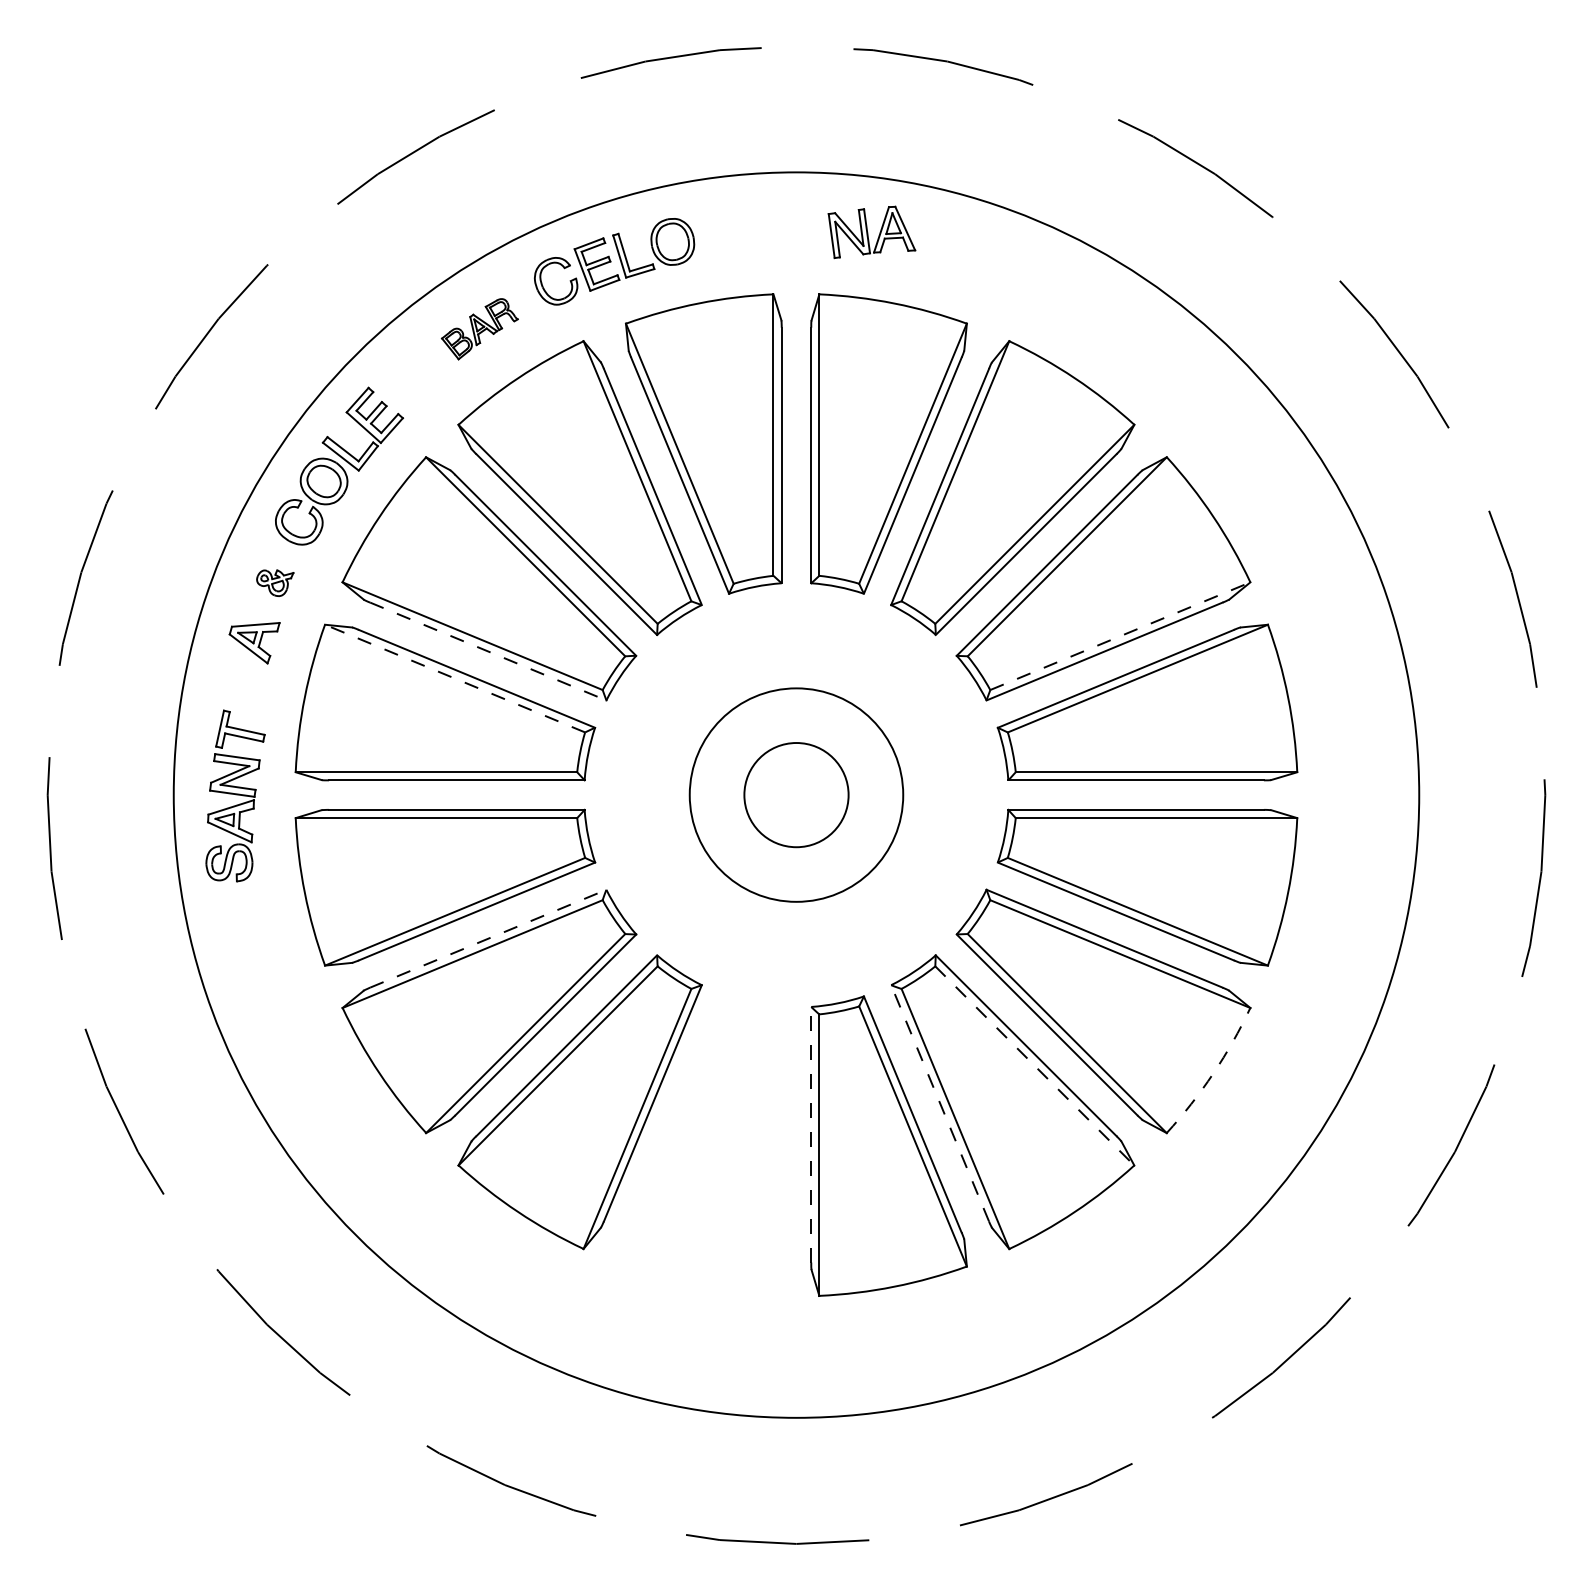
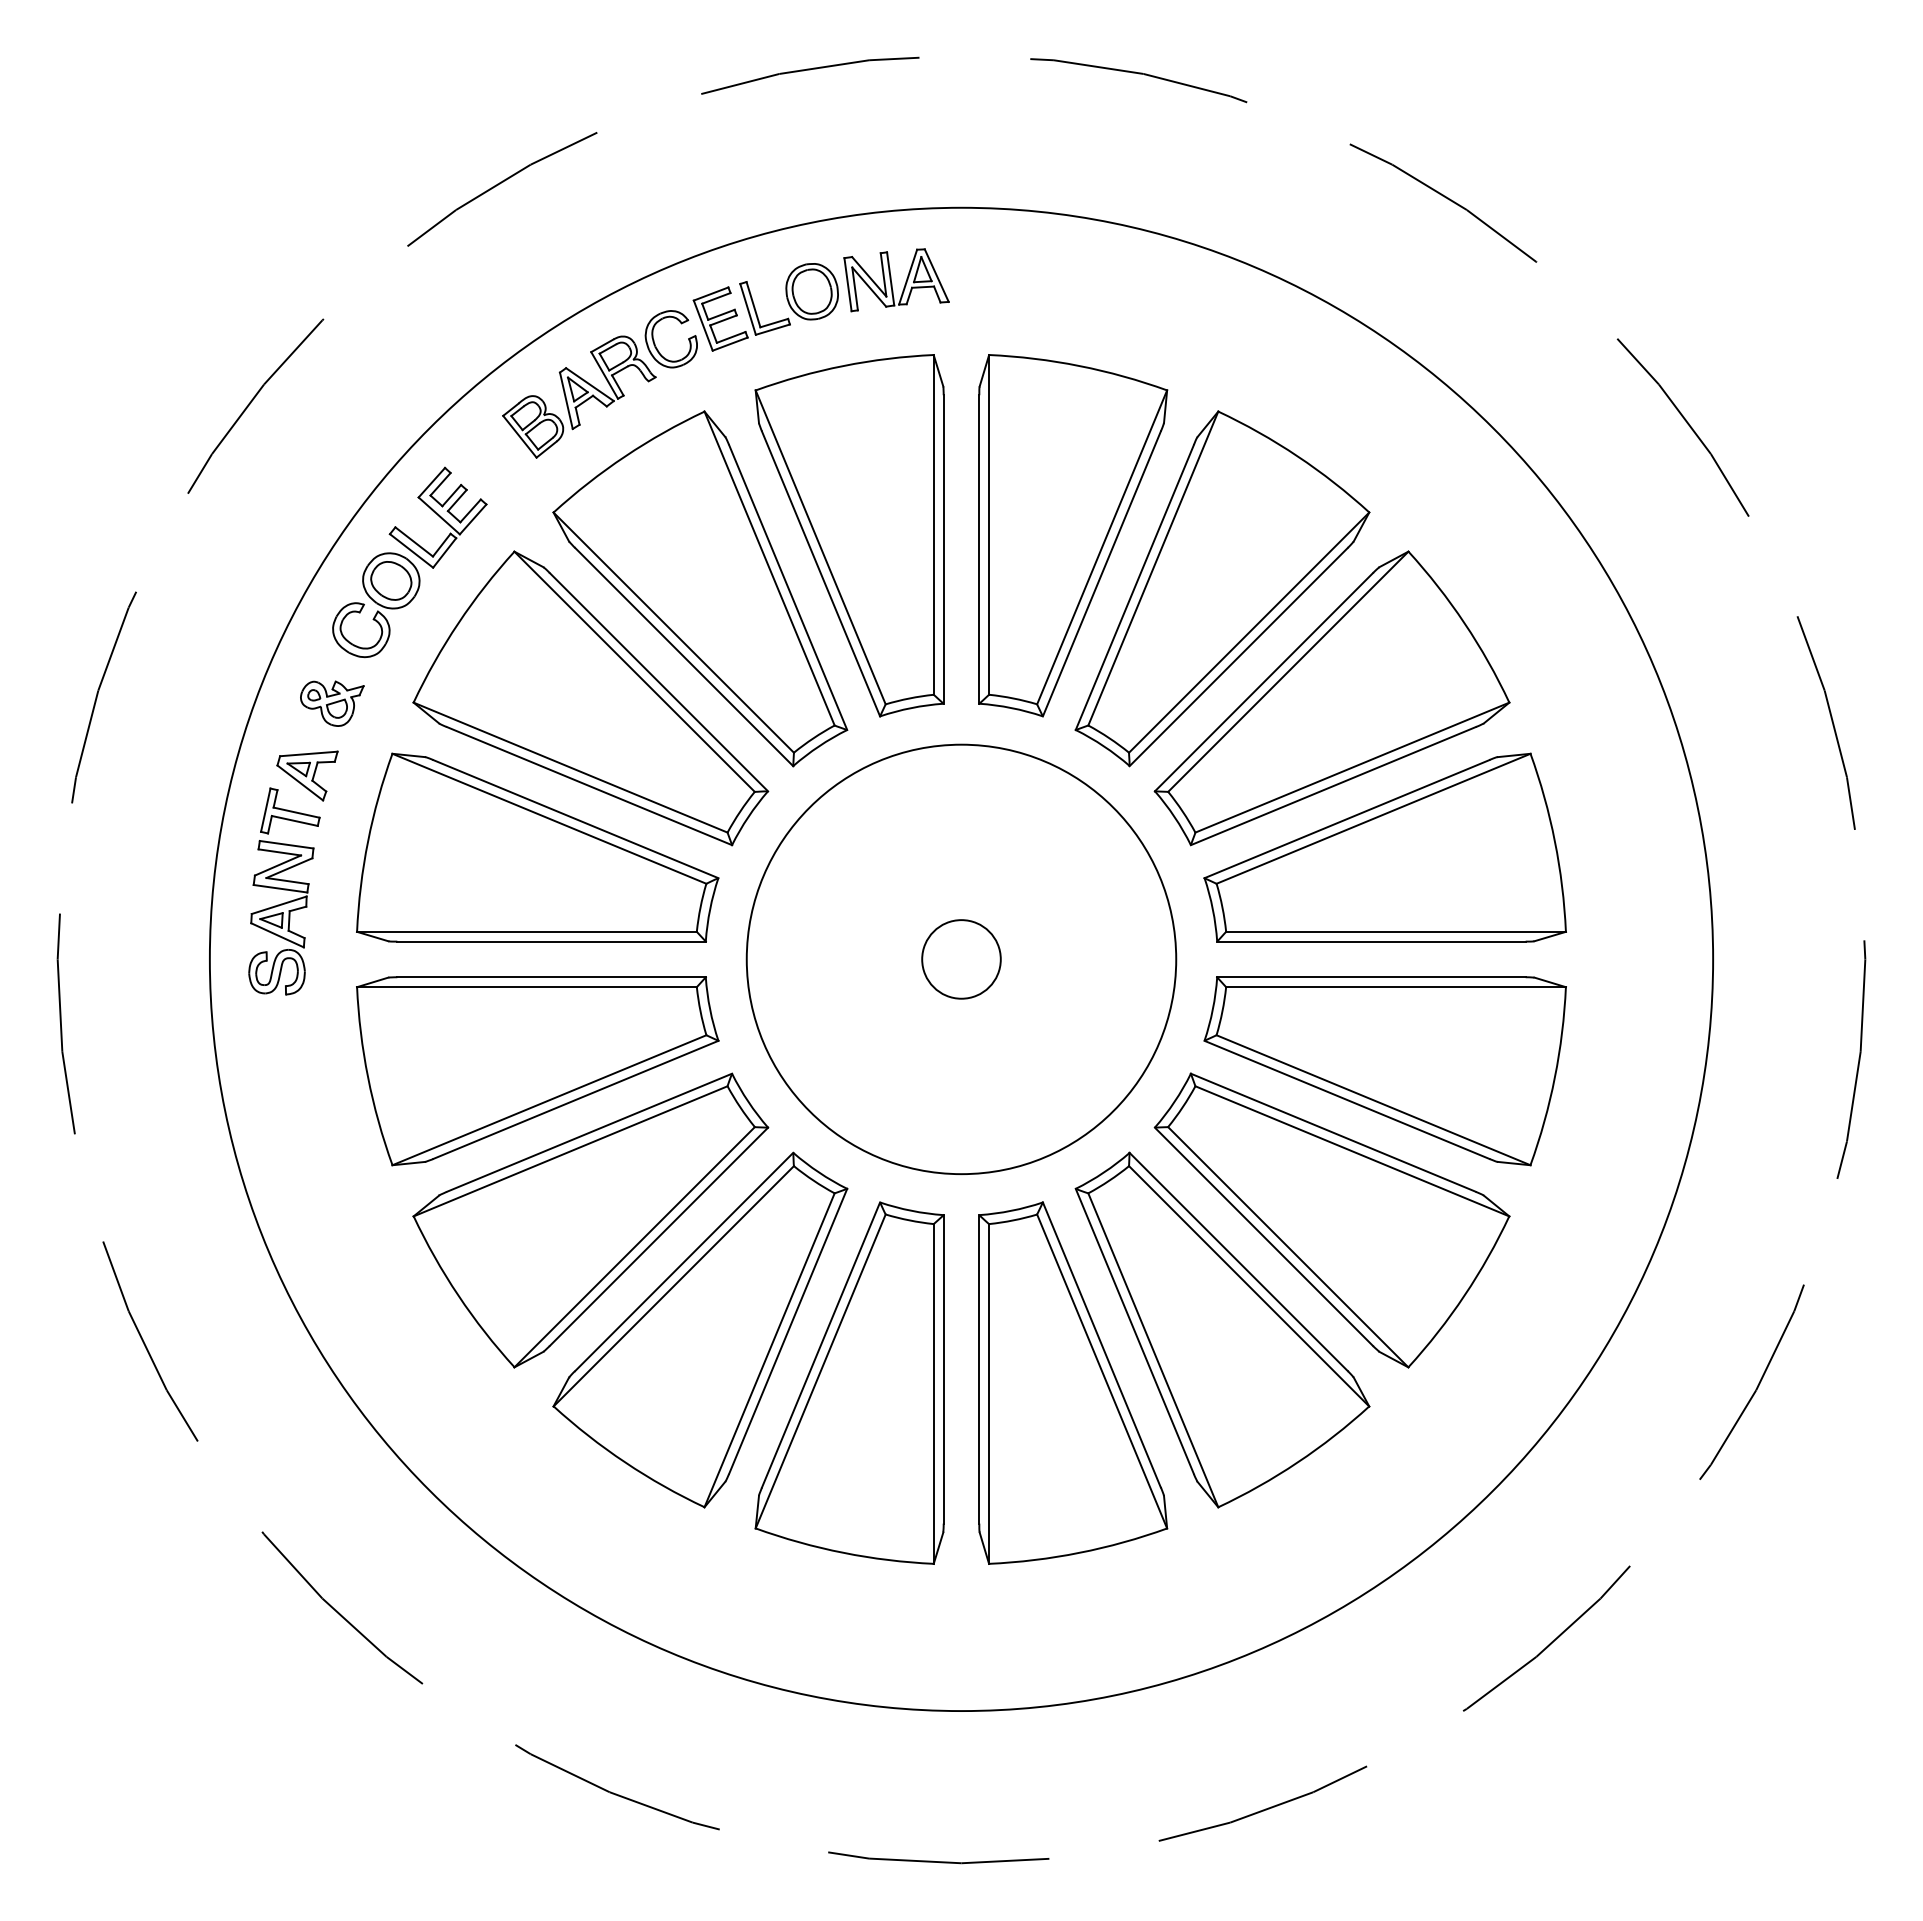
part: (871, 232) -> (896, 280), moved
part: (480, 328) -> (579, 396), size x1.67
part: (275, 583) -> (332, 703), size x1.43
line: (1120, 636) -> (1352, 767), dashed -> solid
line: (488, 651) -> (589, 786), dashed -> solid
line: (455, 678) -> (549, 818), dashed -> solid
circle: (796, 795) -> (961, 959), size x0.62
circle: (796, 795) -> (961, 959), size x1.67
part: (235, 796) -> (284, 891), moved
line: (488, 938) -> (589, 1132), dashed -> solid
line: (1035, 1066) -> (1249, 1286), dashed -> solid
arc: (1213, 1073) -> (1464, 1295), dashed -> solid
line: (939, 1102) -> (1134, 1330), dashed -> solid
line: (811, 1134) -> (979, 1368), dashed -> solid
part: (703, 1145) -> (849, 1382), added

